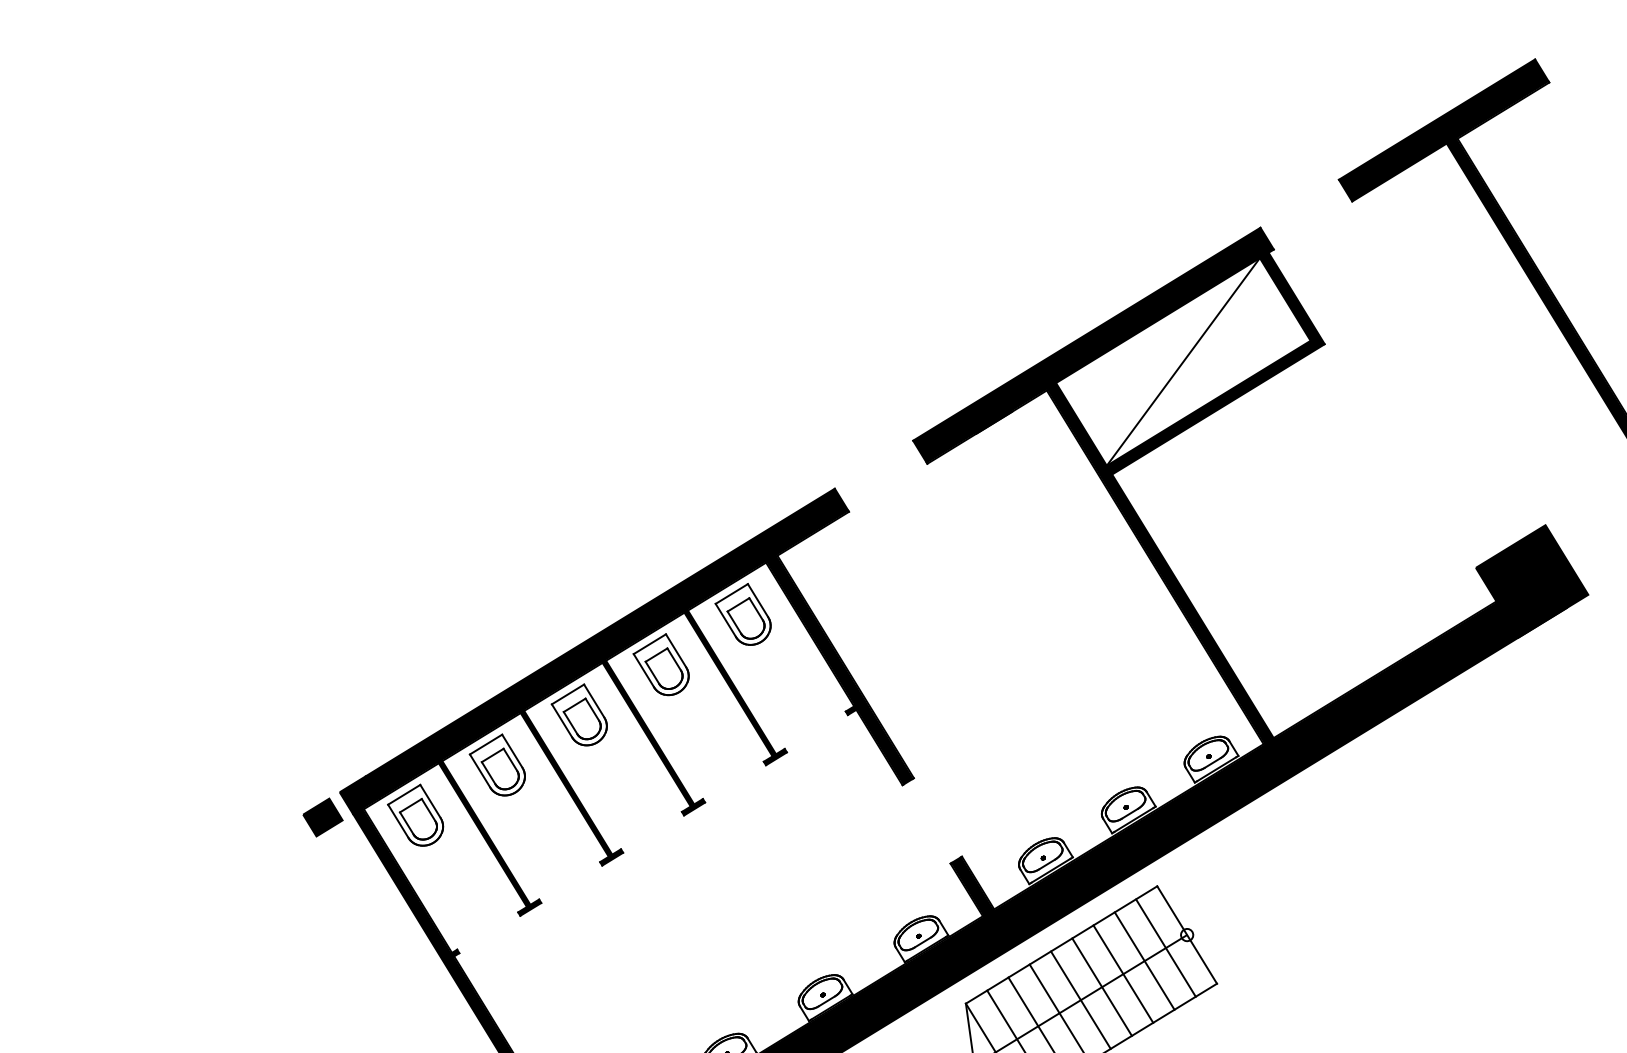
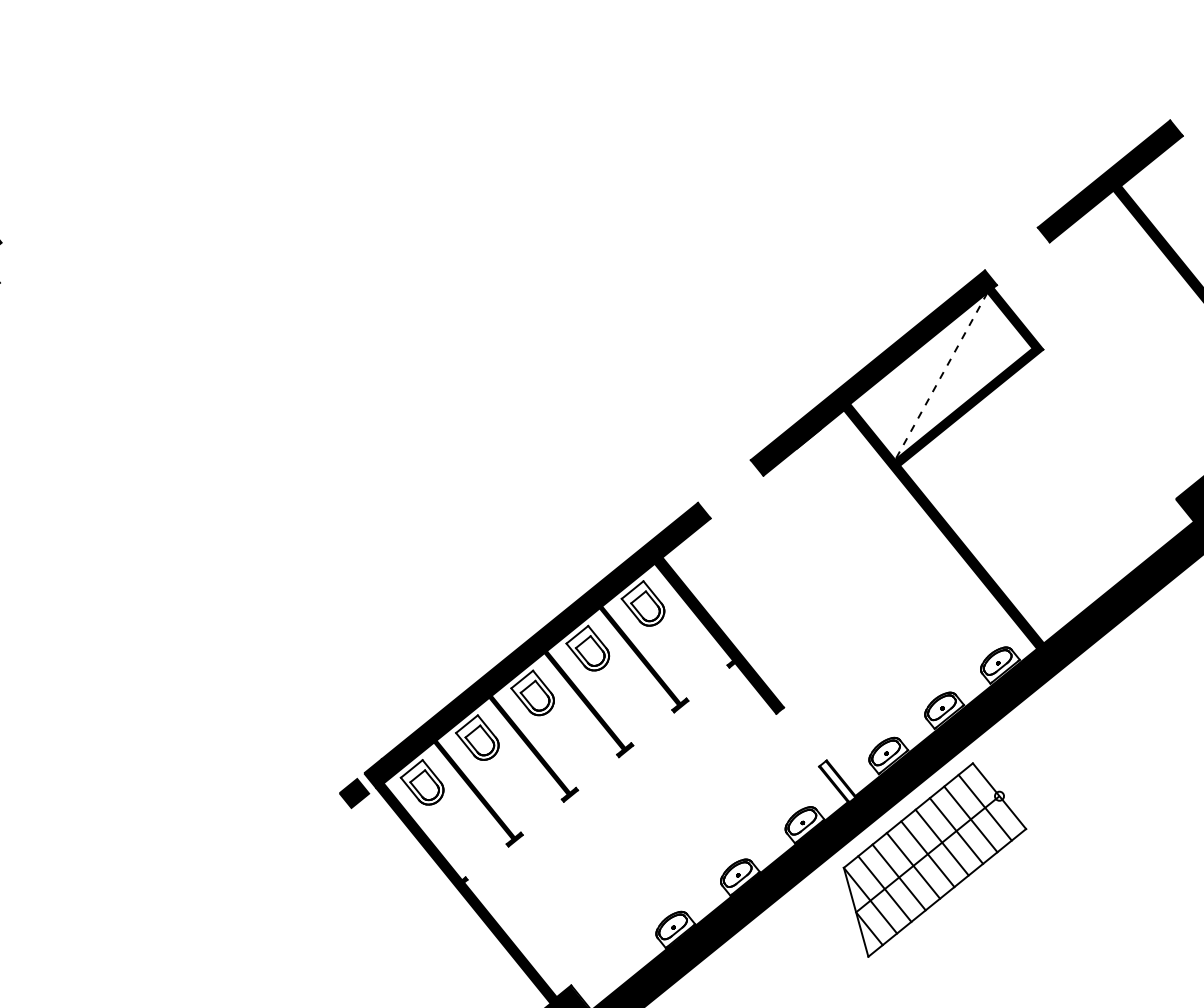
line: (1183, 362) -> (941, 376), solid -> dashed
fill: (972, 886) -> (837, 781), removed

